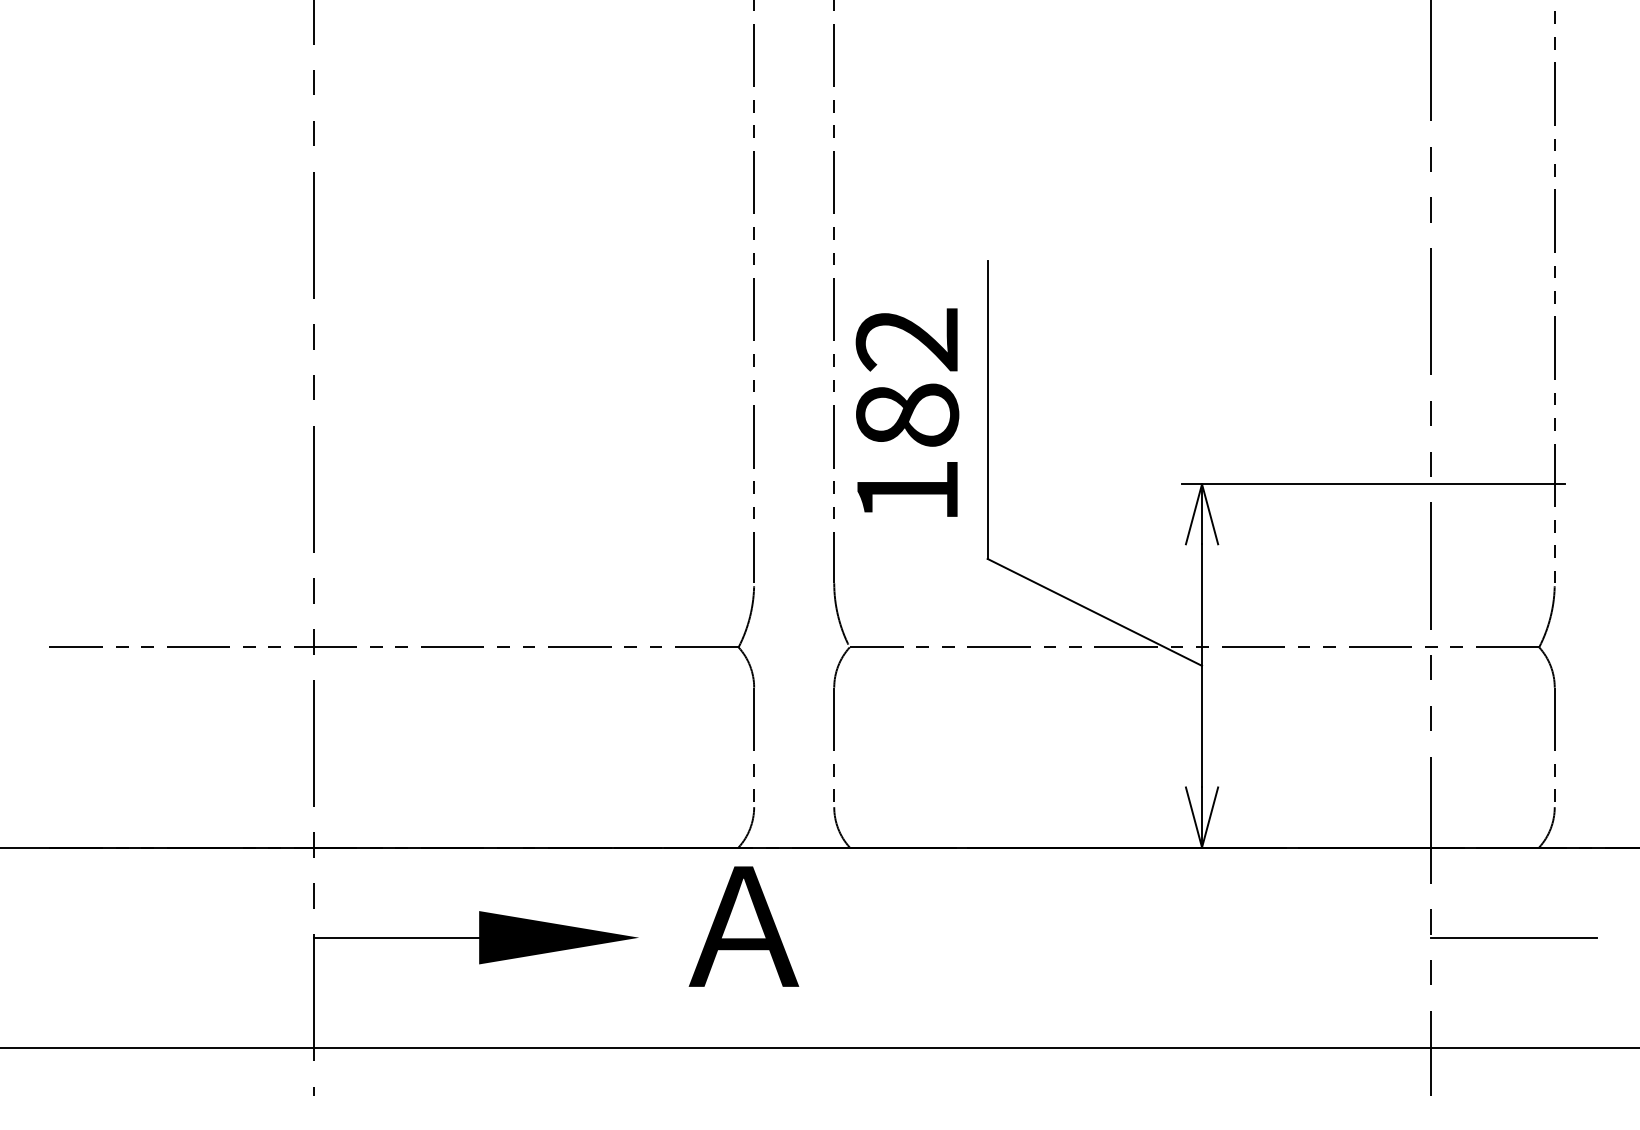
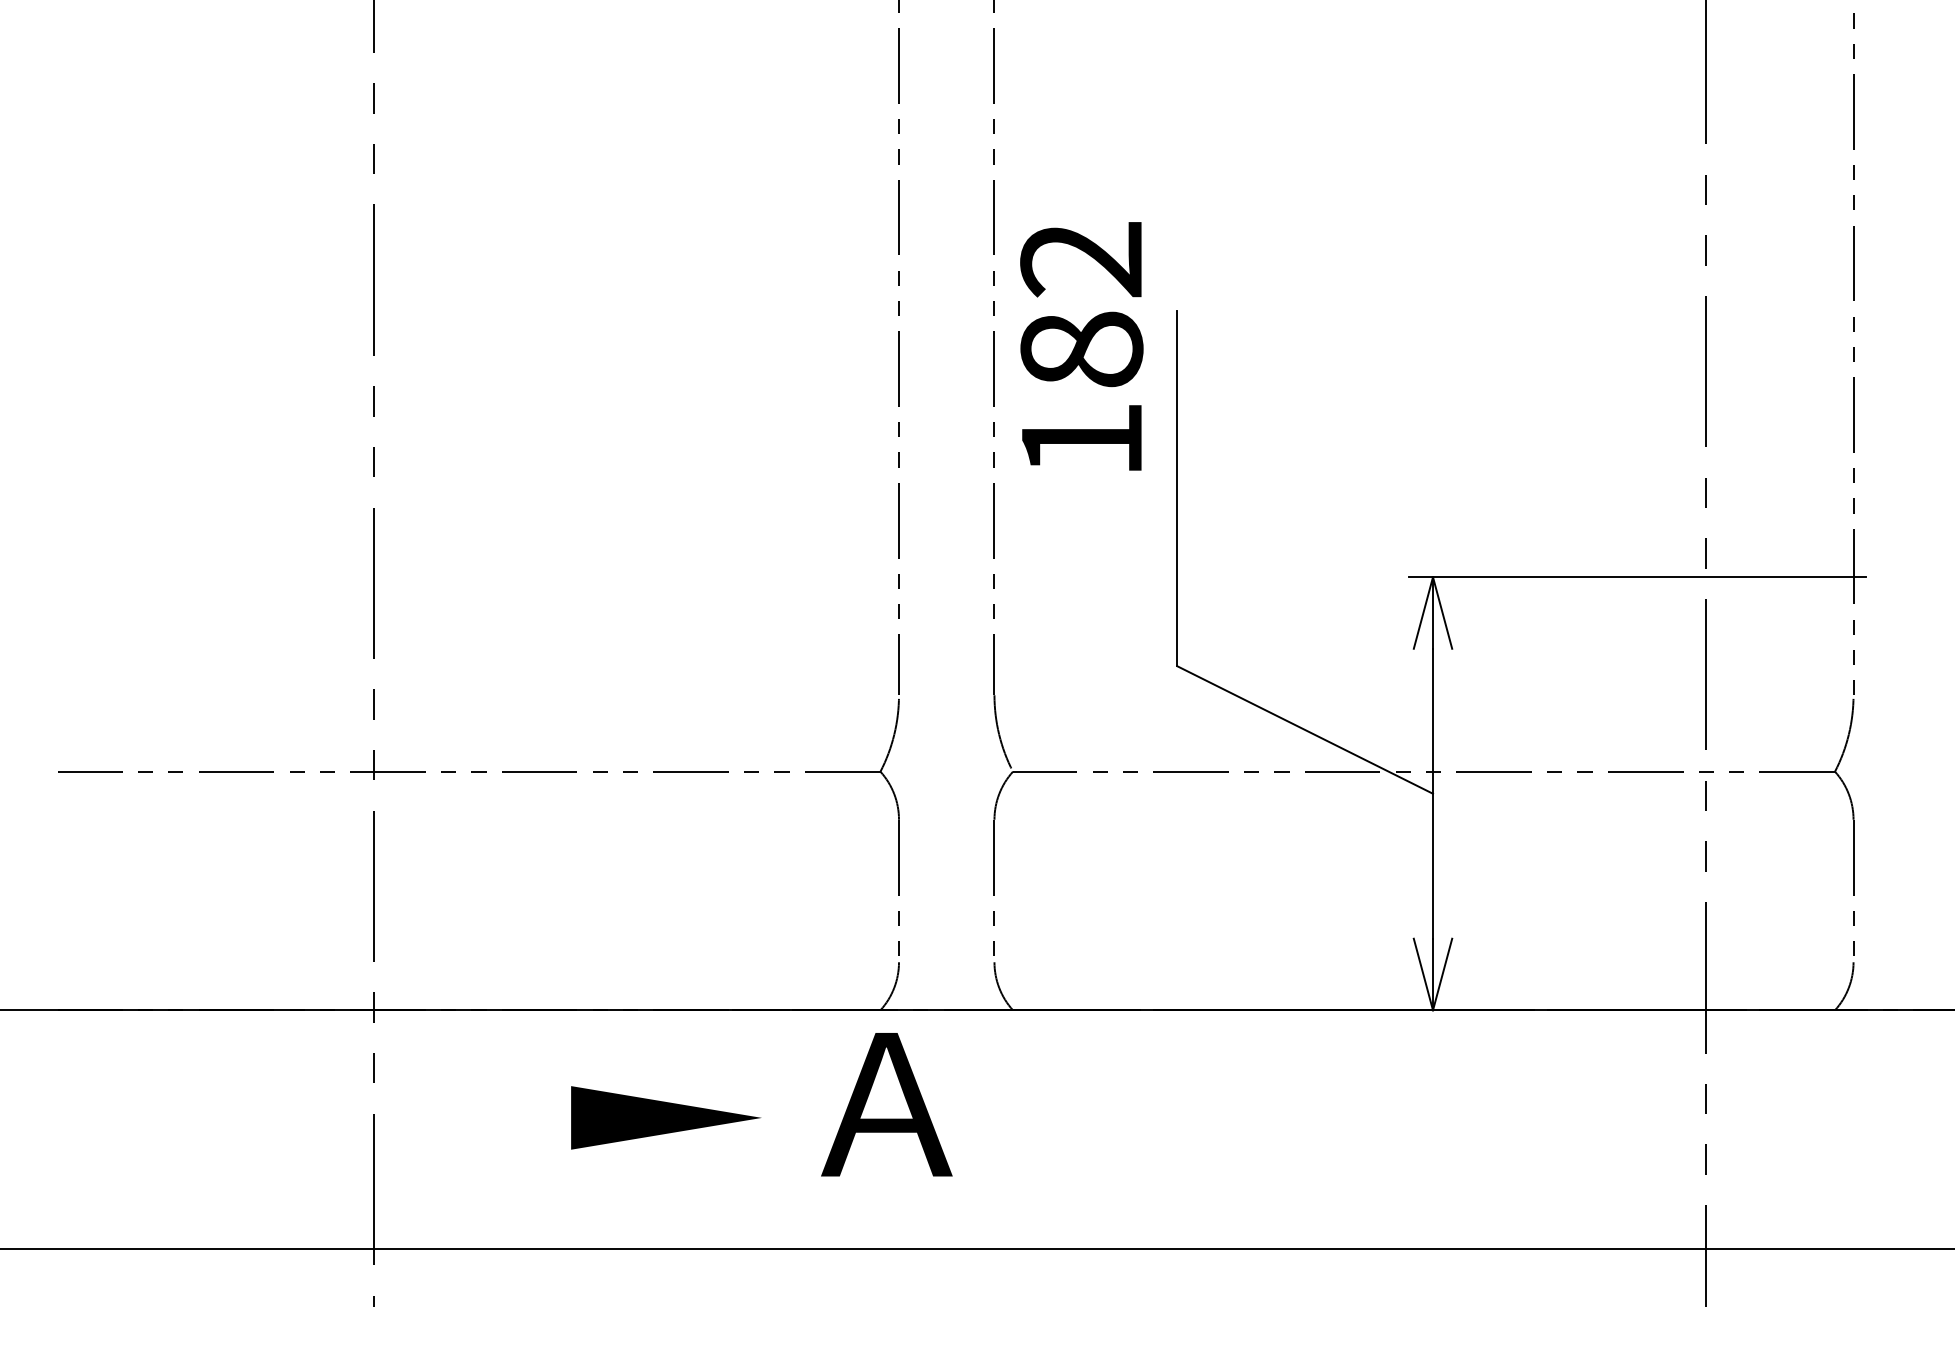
text: (907, 412) -> (1081, 346), moved
line: (396, 937) -> (472, 1117), removed
line: (1513, 937) -> (1804, 1117), removed

